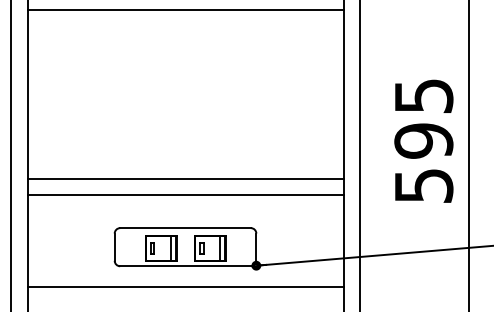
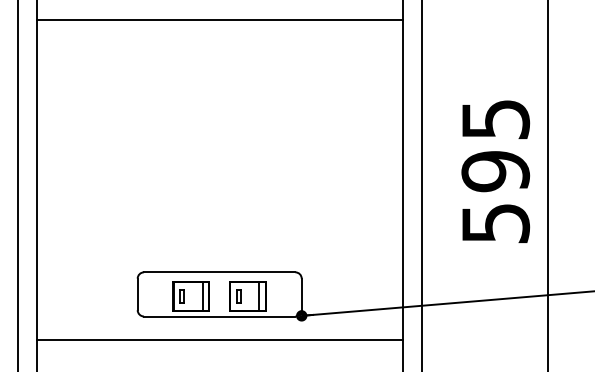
line: (185, 179) -> (219, 215), removed
line: (185, 195) -> (219, 234), removed

